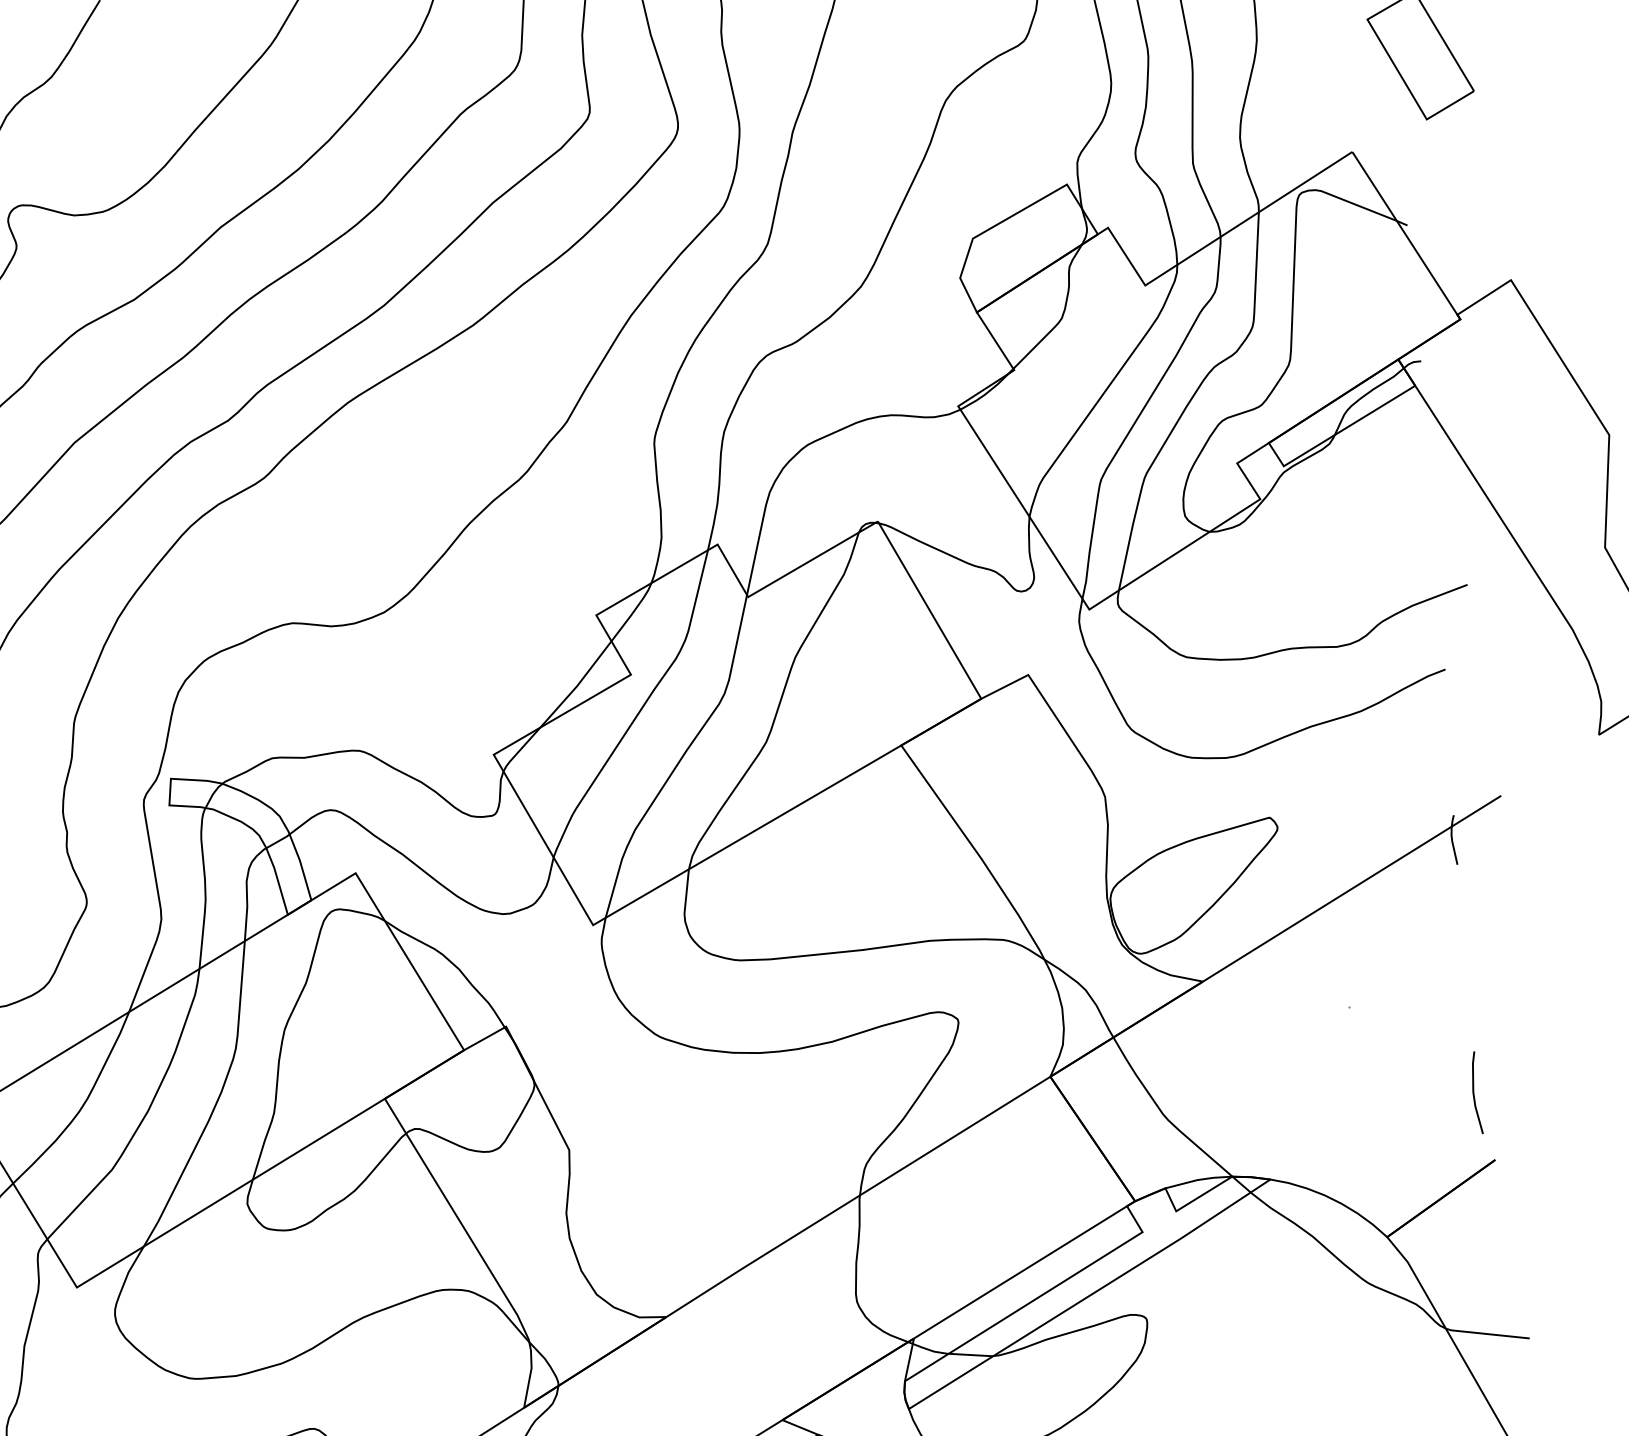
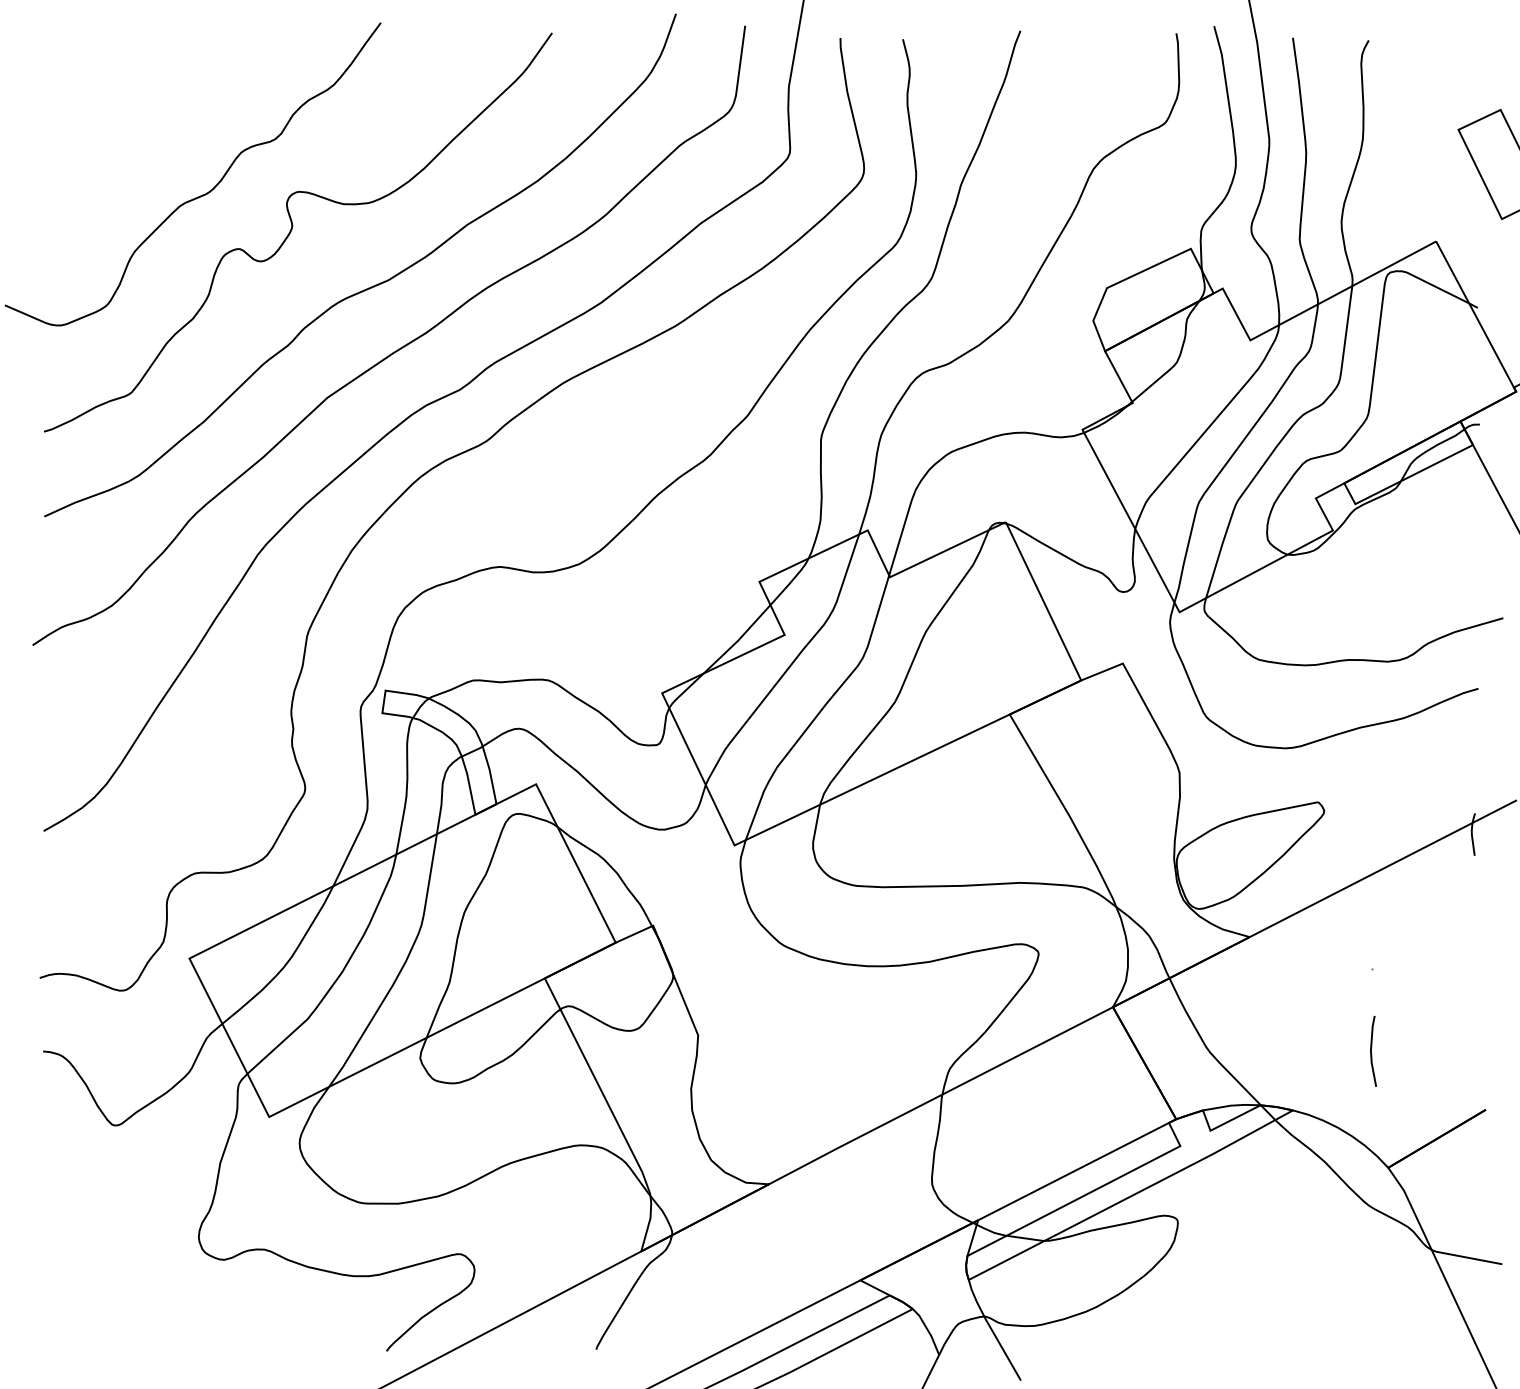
line: (1473, 1092) -> (1371, 1050), moved

